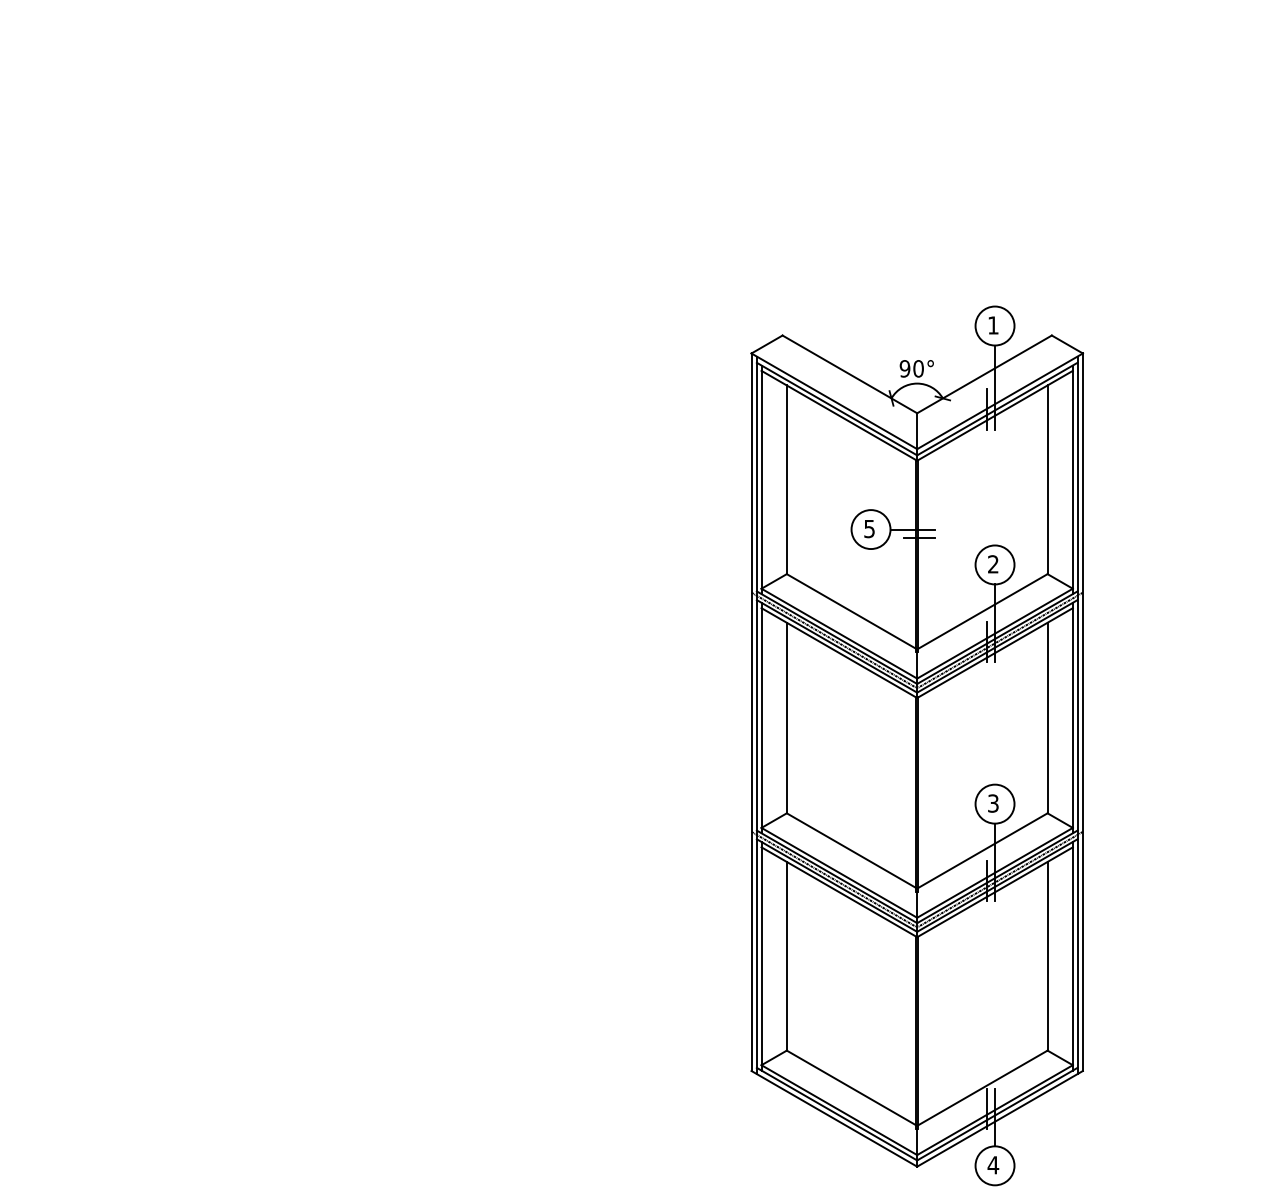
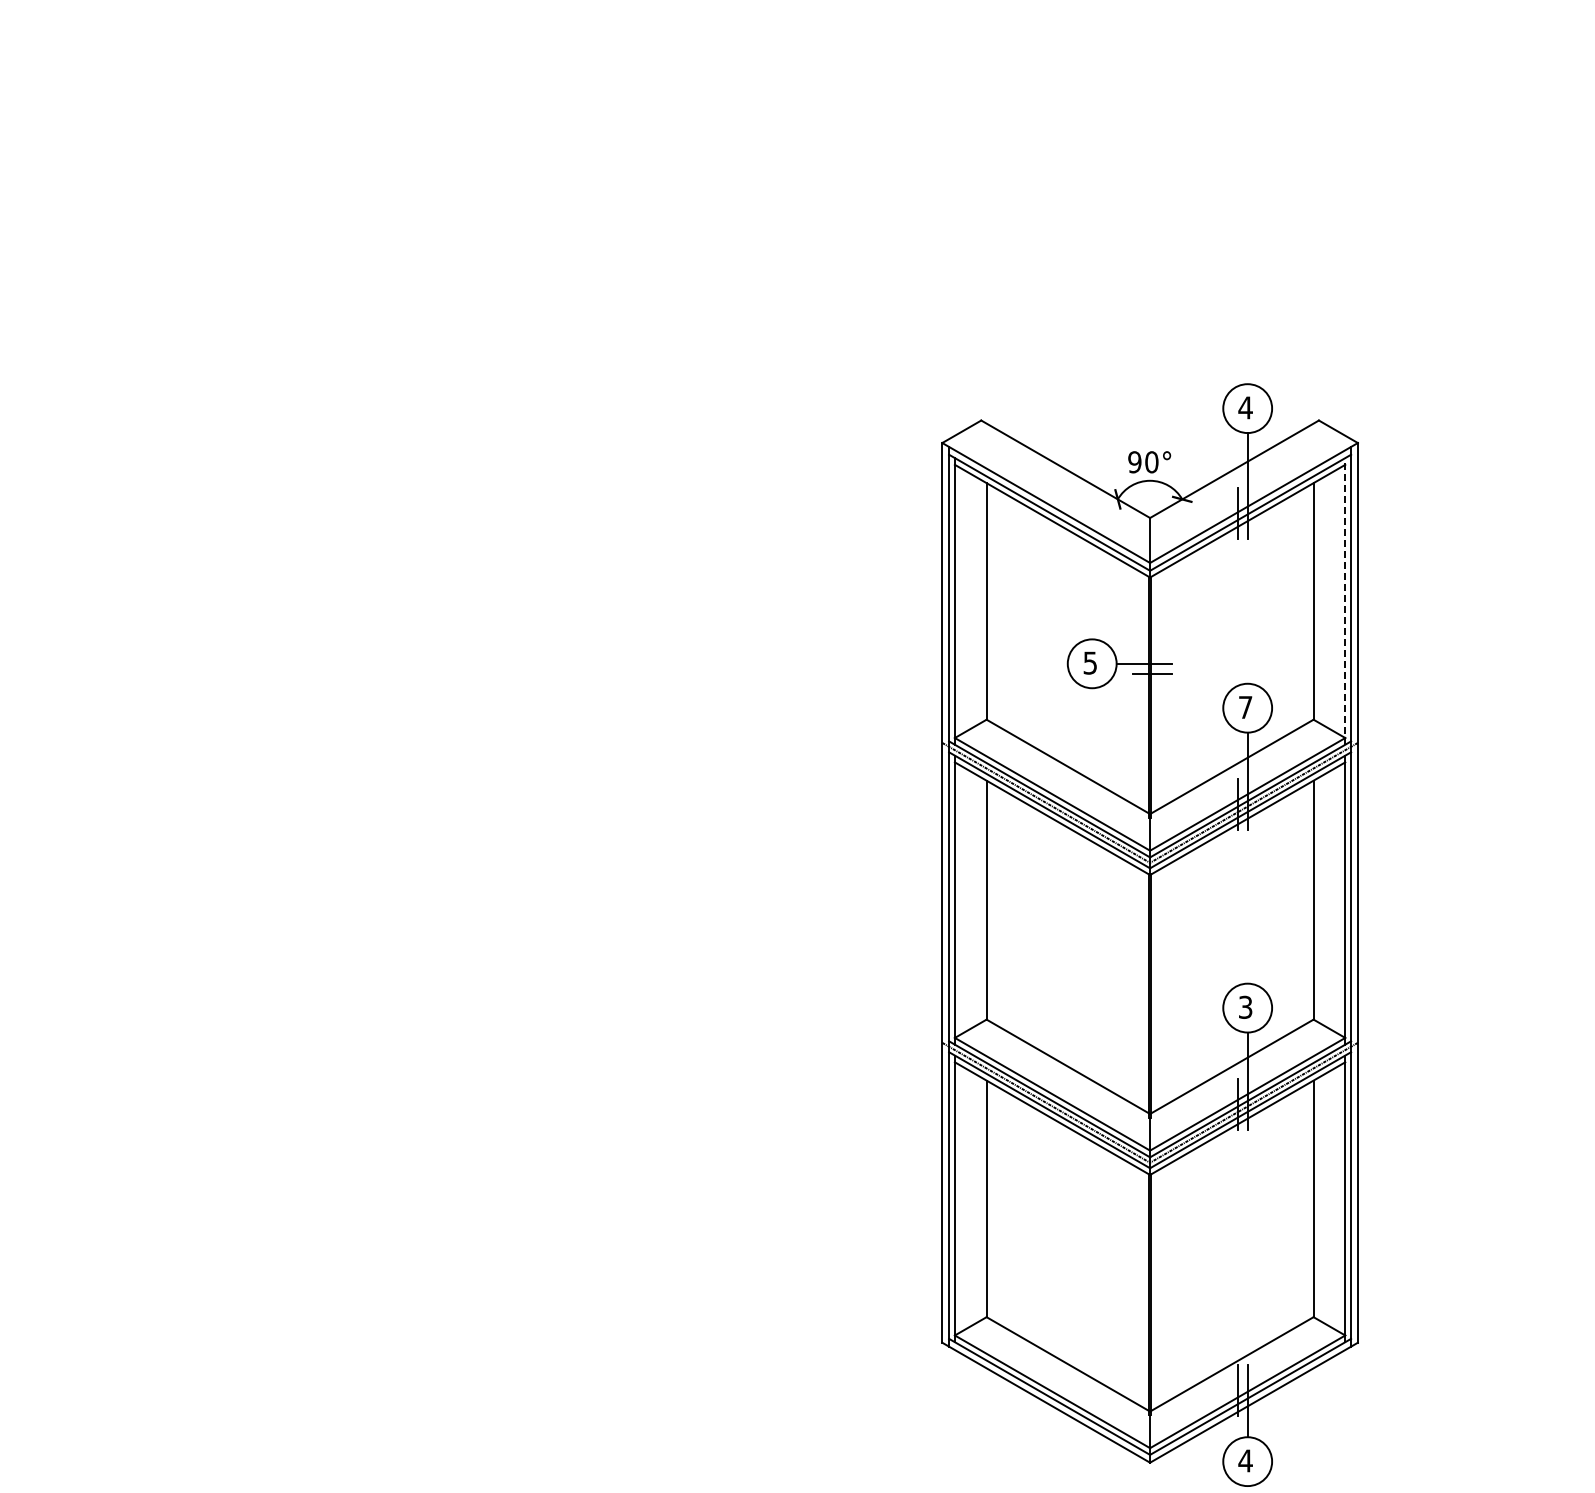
text: (993, 325) -> (1245, 407), 1 -> 4
line: (1073, 479) -> (1345, 600), solid -> dashed
text: (993, 563) -> (1245, 706), 2 -> 7

